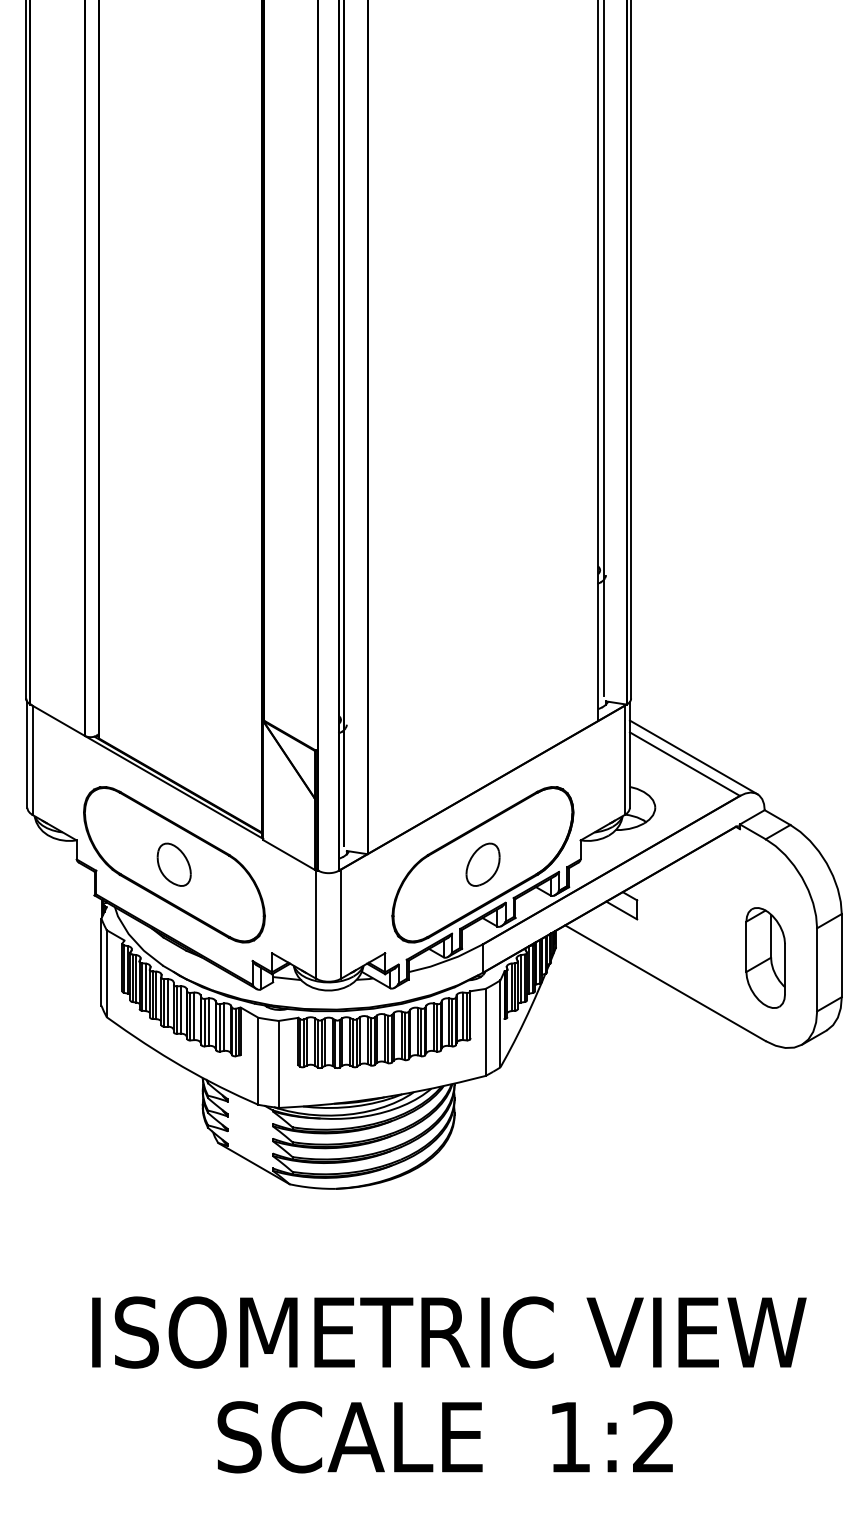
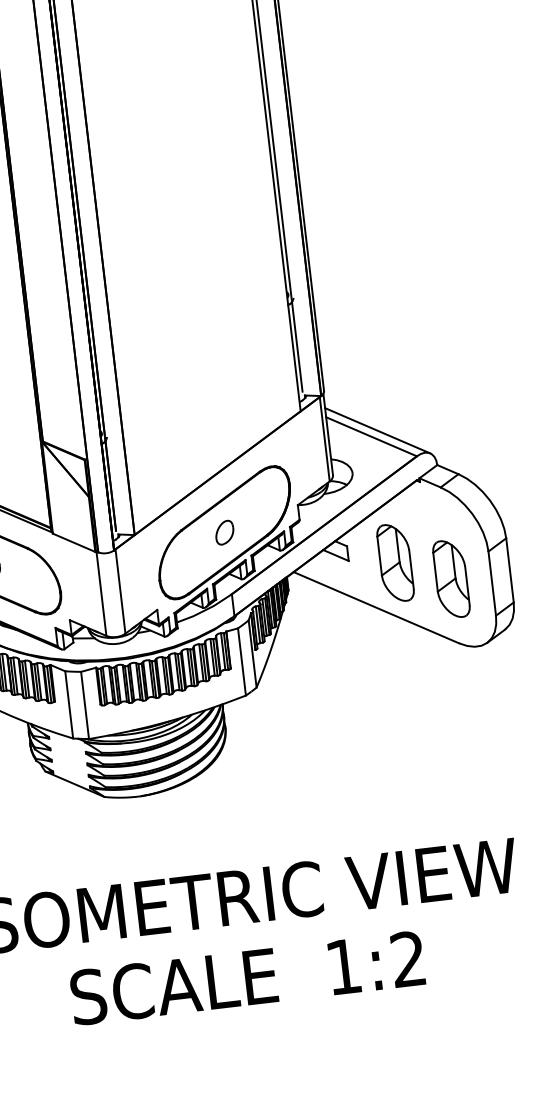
part: (482, 864) -> (224, 532), size x0.7
part: (696, 928) -> (395, 562), added

